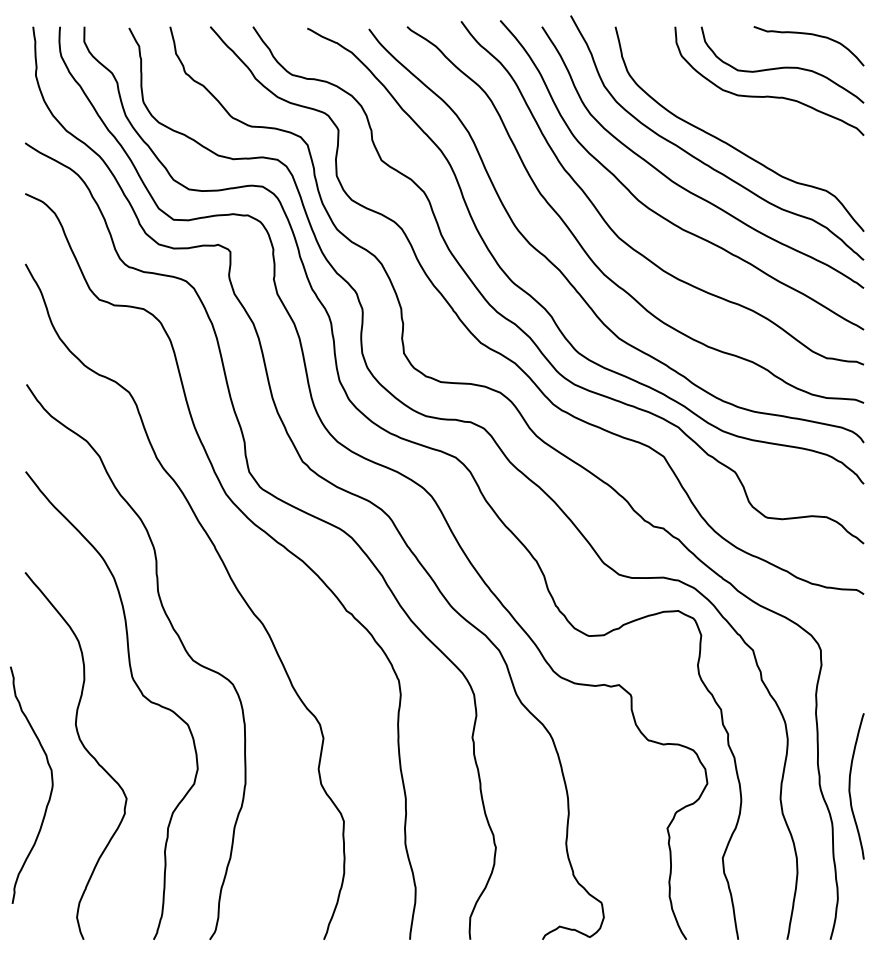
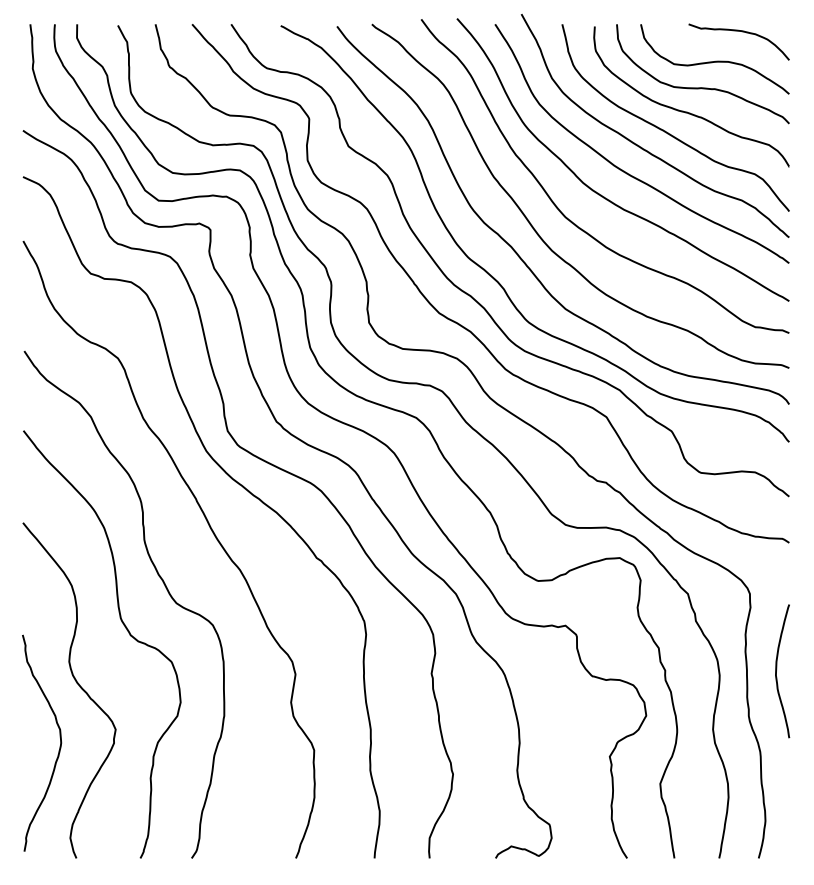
curve: (752, 122) -> (687, 111), added
curve: (851, 784) -> (777, 669), moved
curve: (50, 788) -> (59, 746), moved

